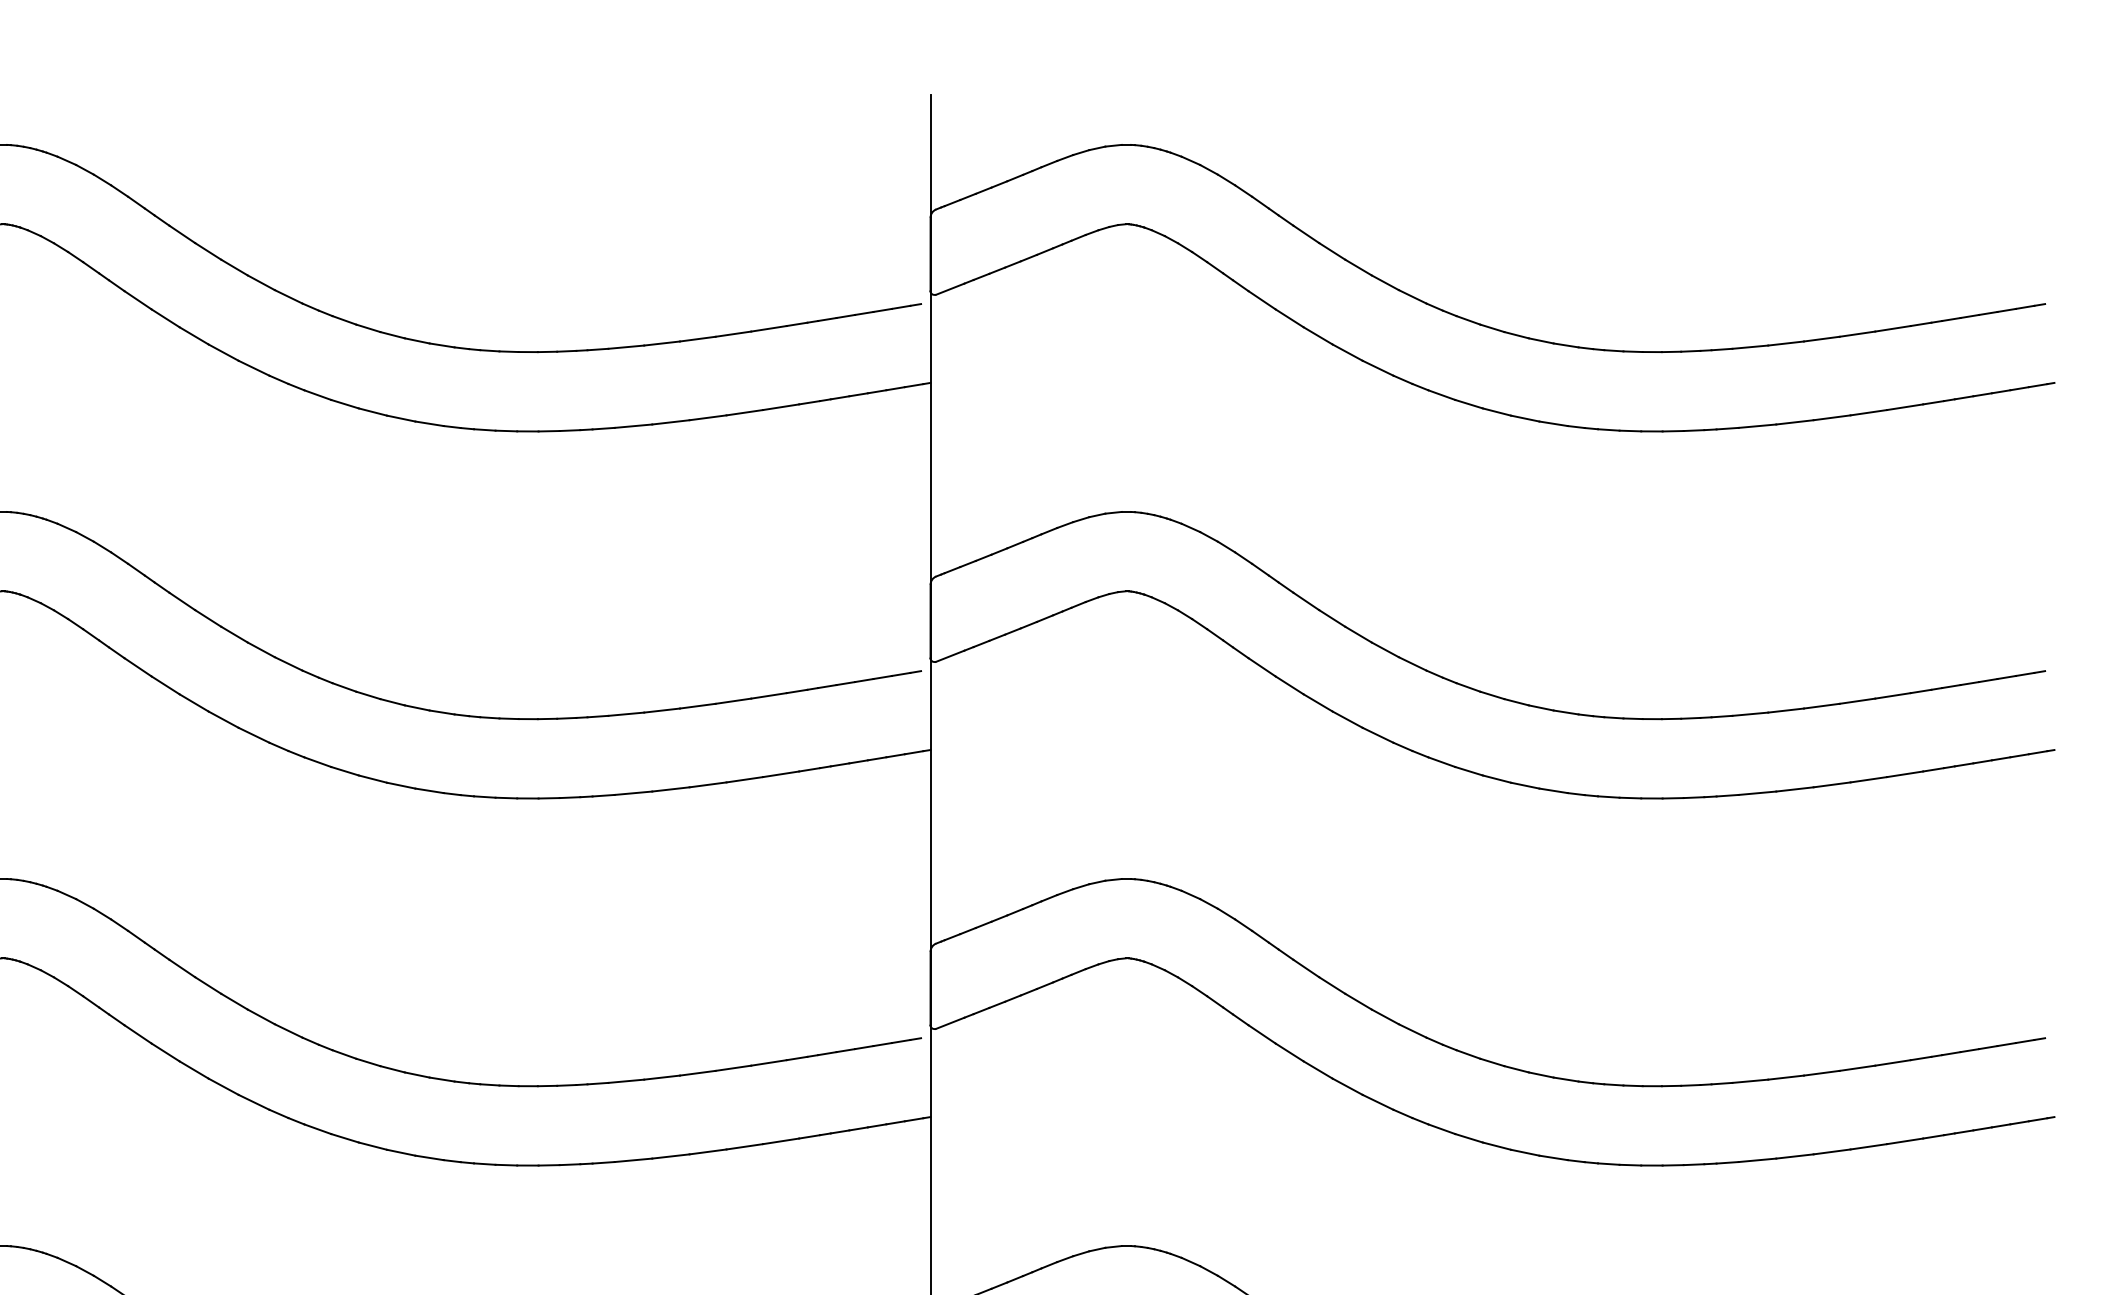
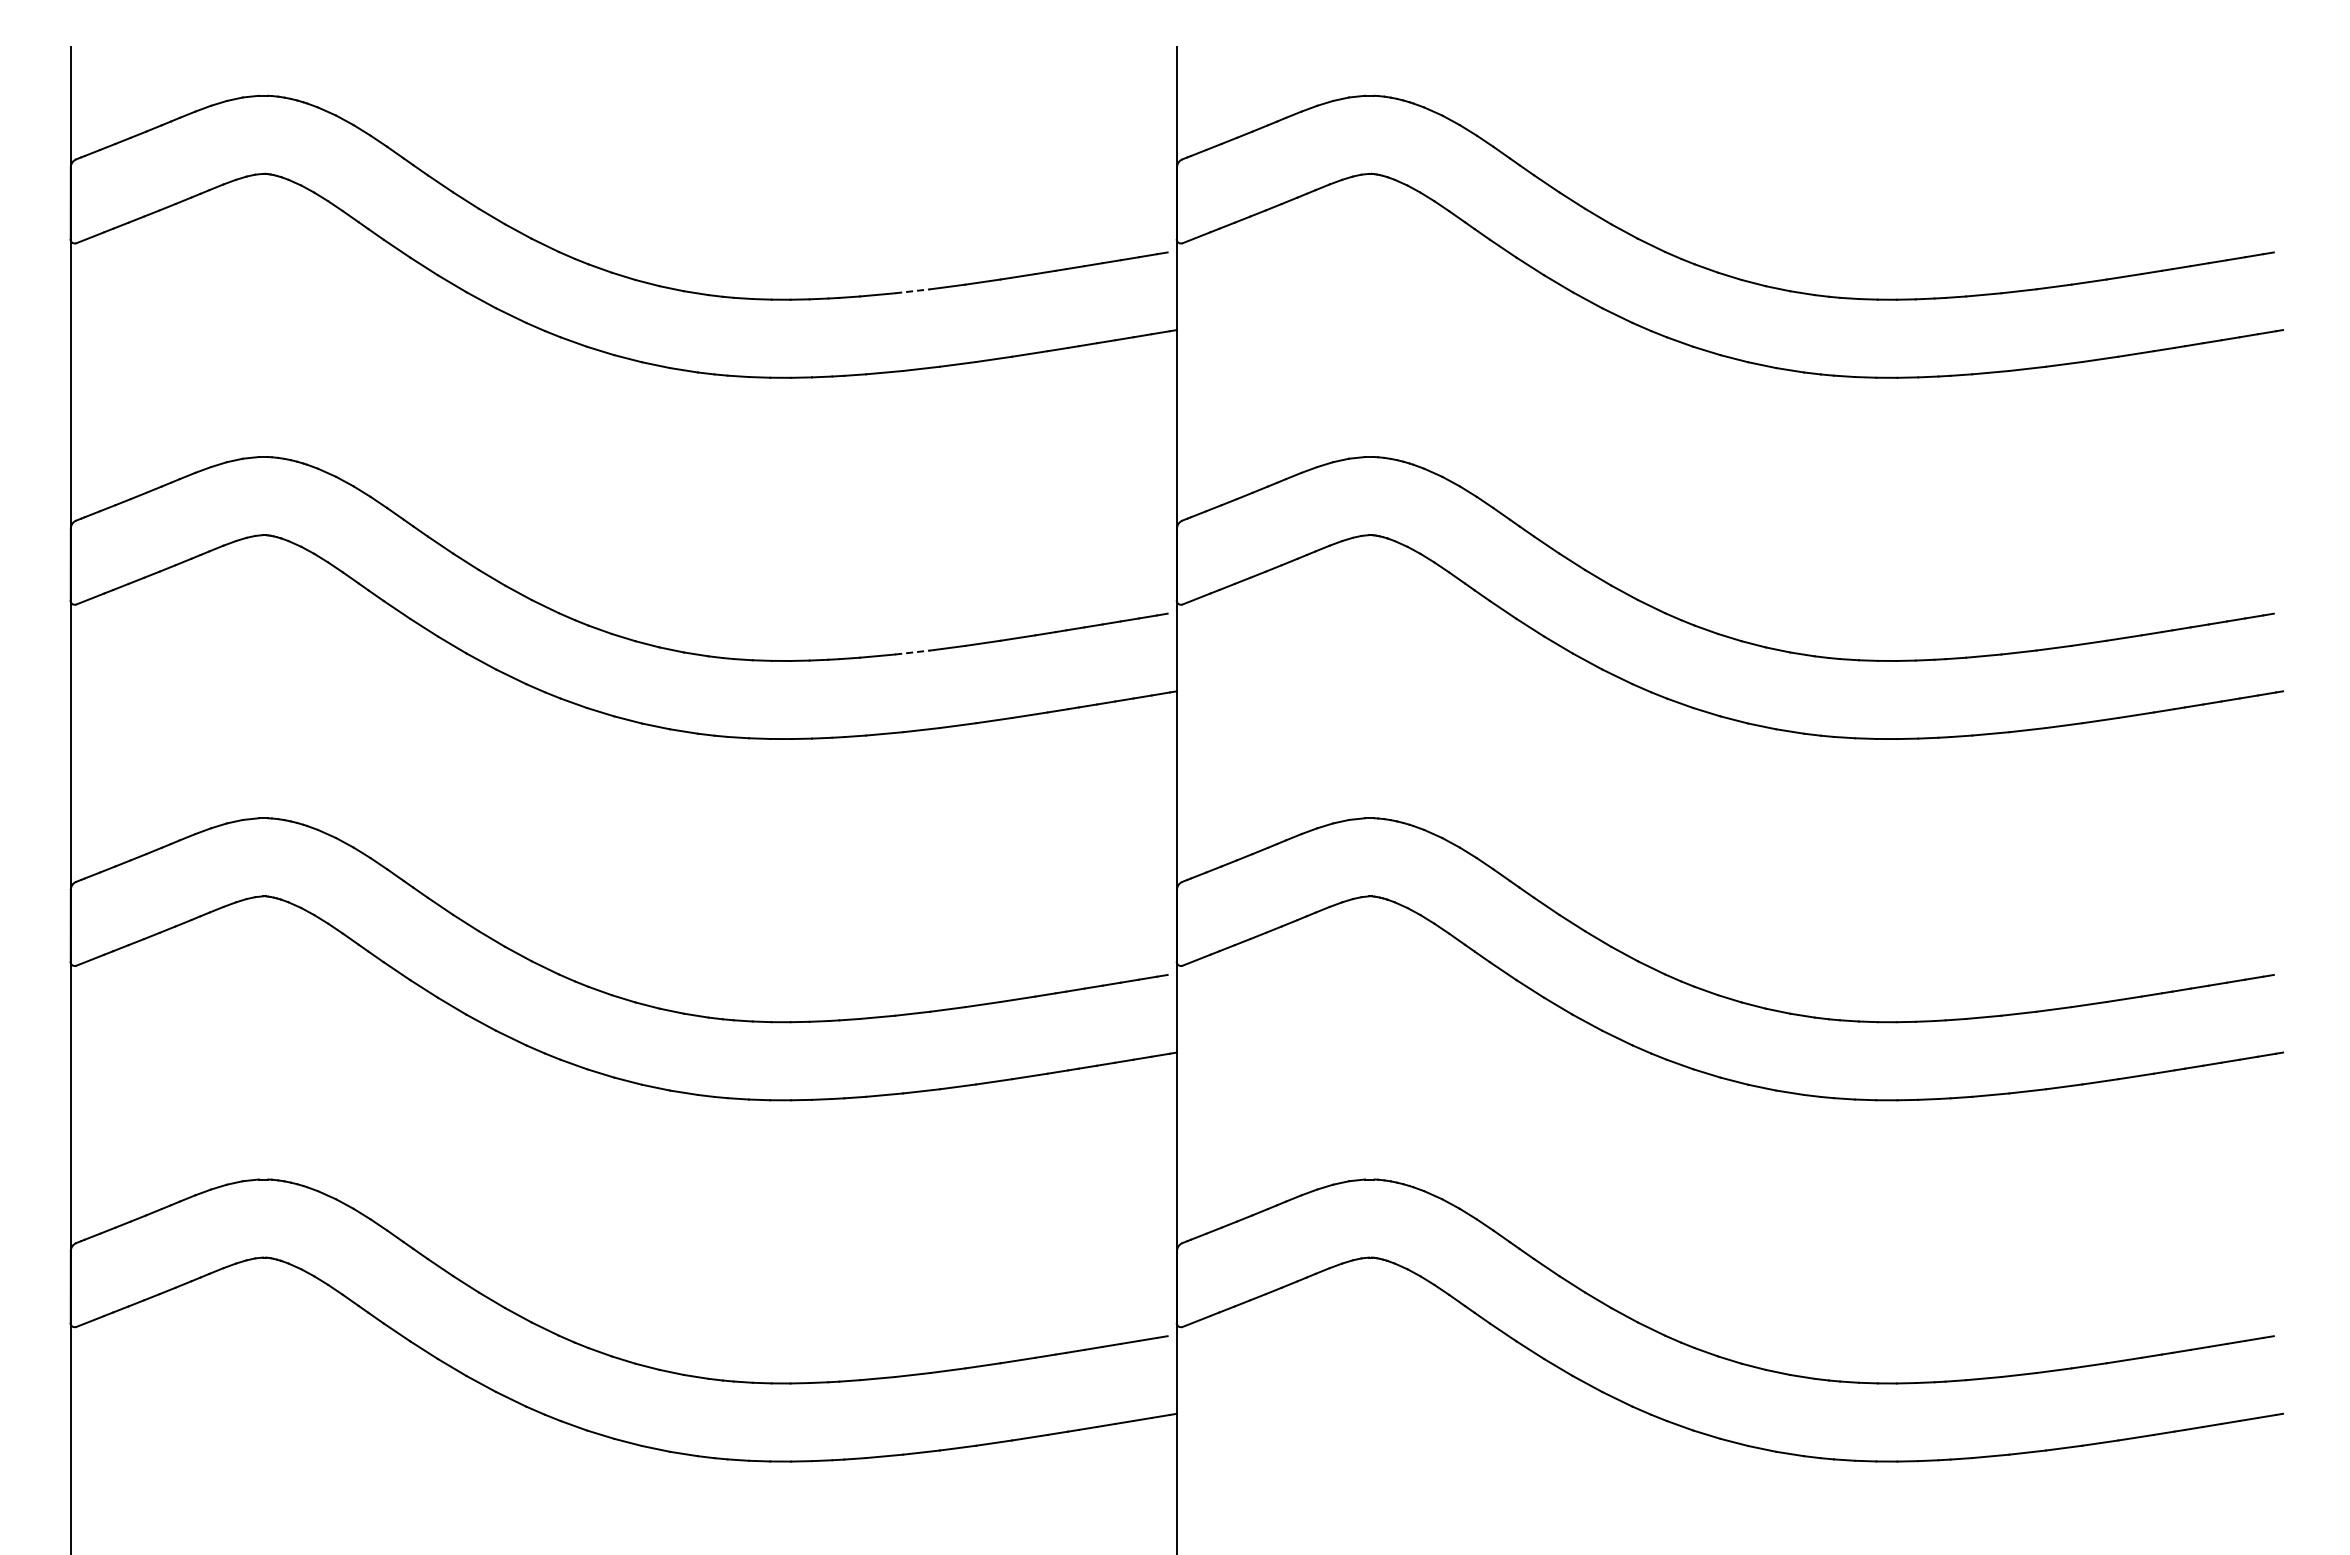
line: (661, 343) -> (912, 291), solid -> dashed
line: (661, 710) -> (912, 652), solid -> dashed

